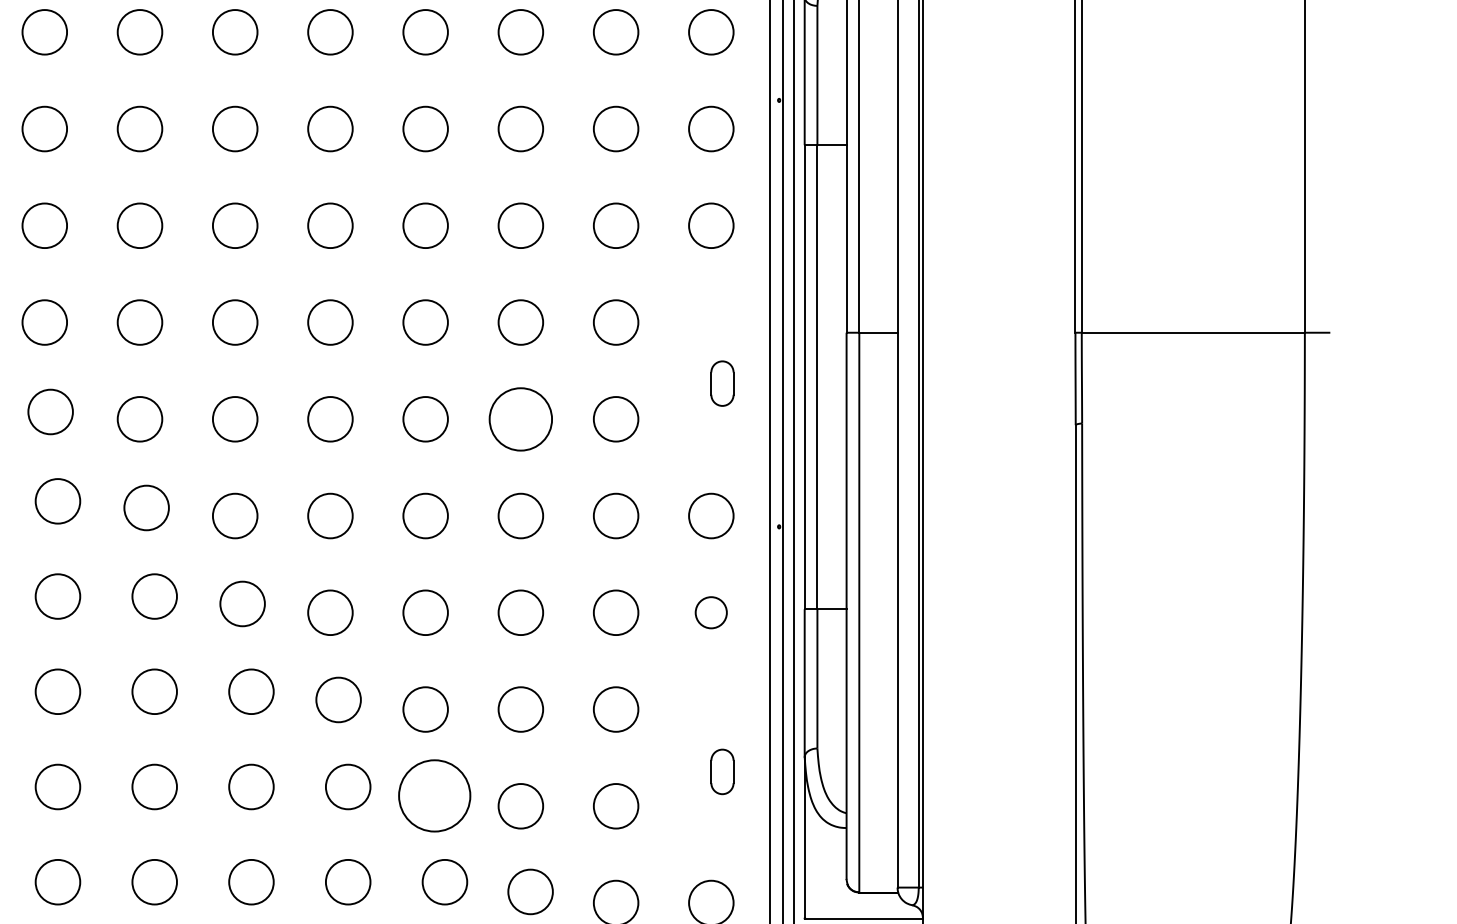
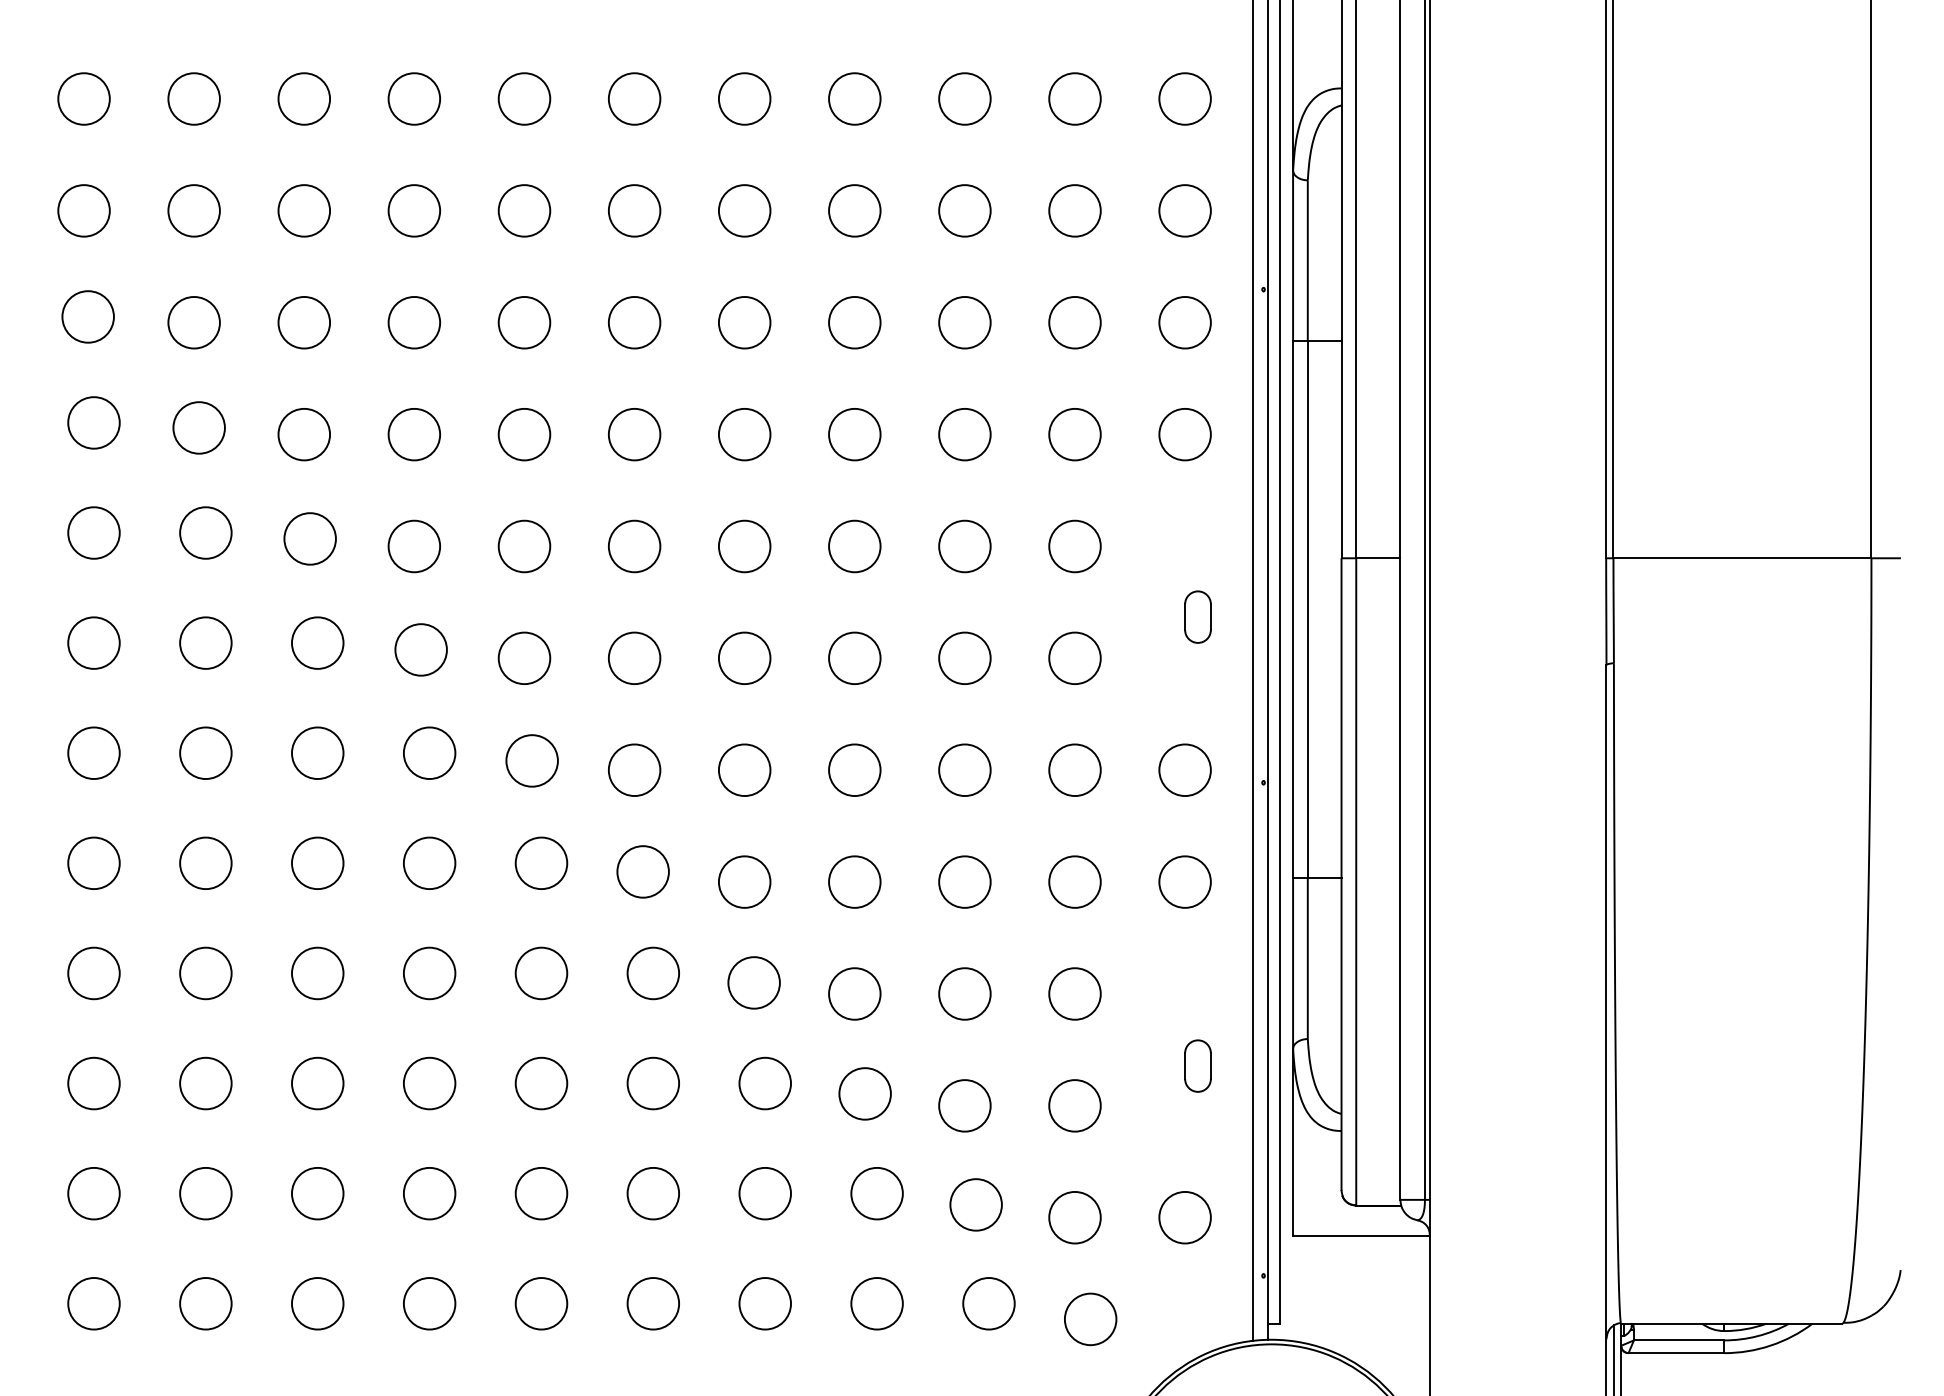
circle: (520, 418) -> (964, 657), size x0.71
circle: (710, 612) -> (1184, 881), size x1.43
circle: (434, 795) -> (864, 1093), size x0.62

